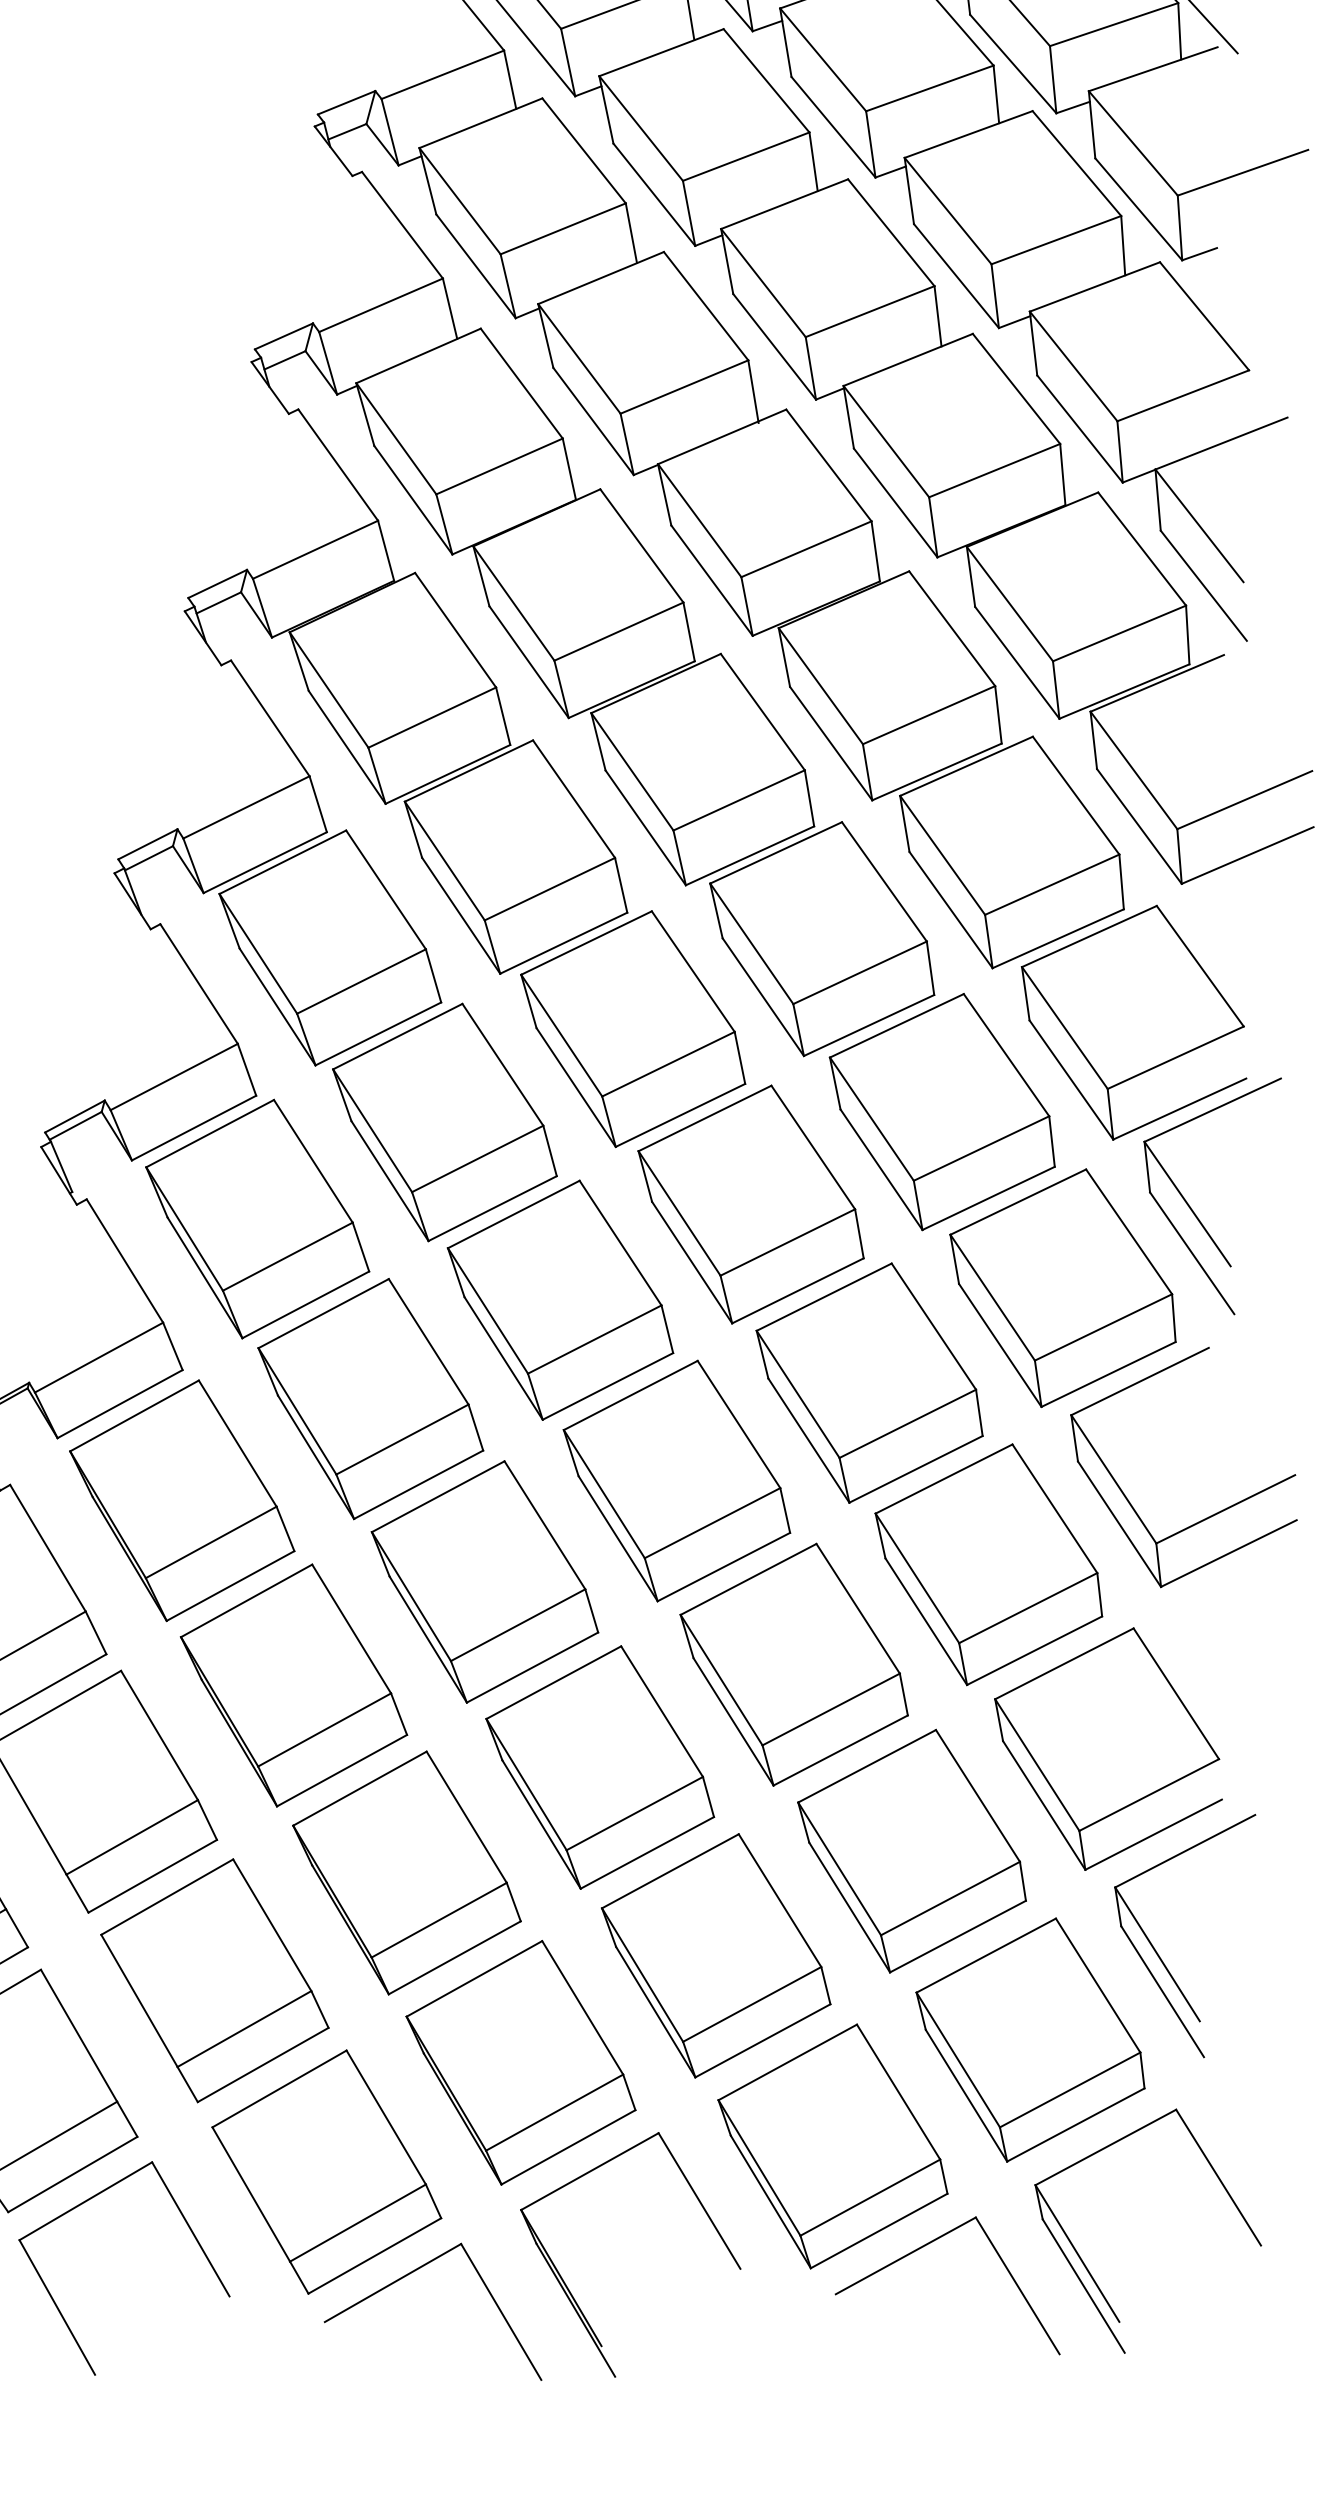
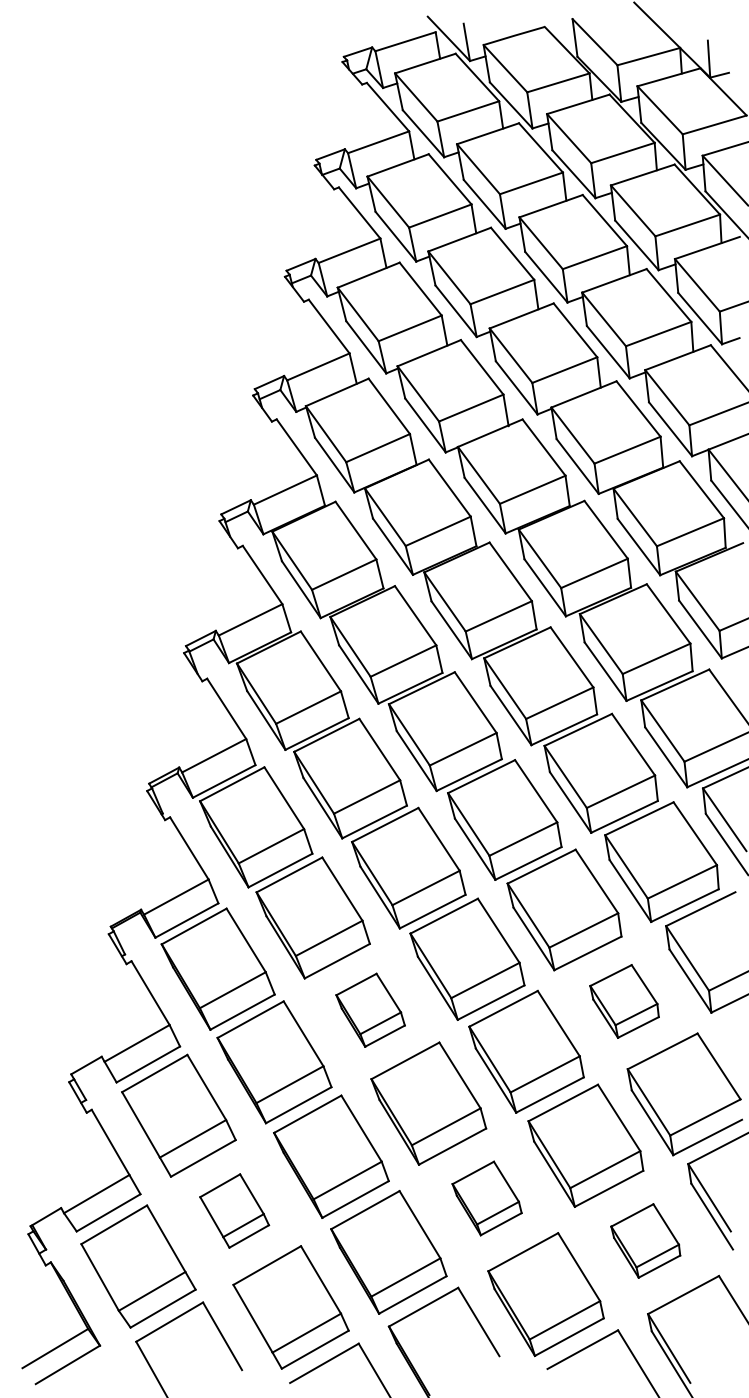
part: (988, 1564) -> (624, 1001), size x0.6
part: (484, 1582) -> (370, 1010), size x0.6
part: (714, 1955) -> (486, 1198), size x0.6
part: (214, 1979) -> (234, 1210), size x0.6
part: (1030, 2039) -> (645, 1240), size x0.6

